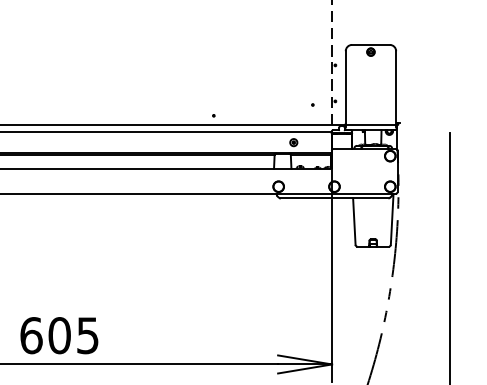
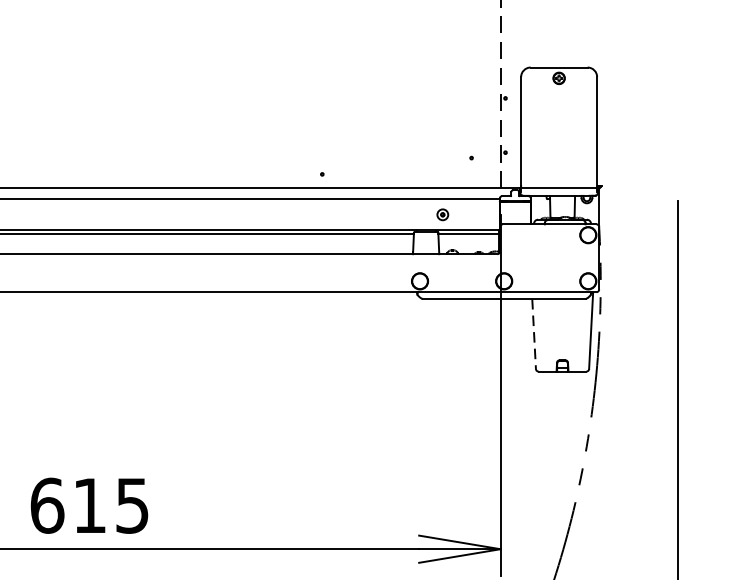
line: (354, 222) -> (534, 335), solid -> dashed
text: (59, 335) -> (89, 505), 605 -> 615

